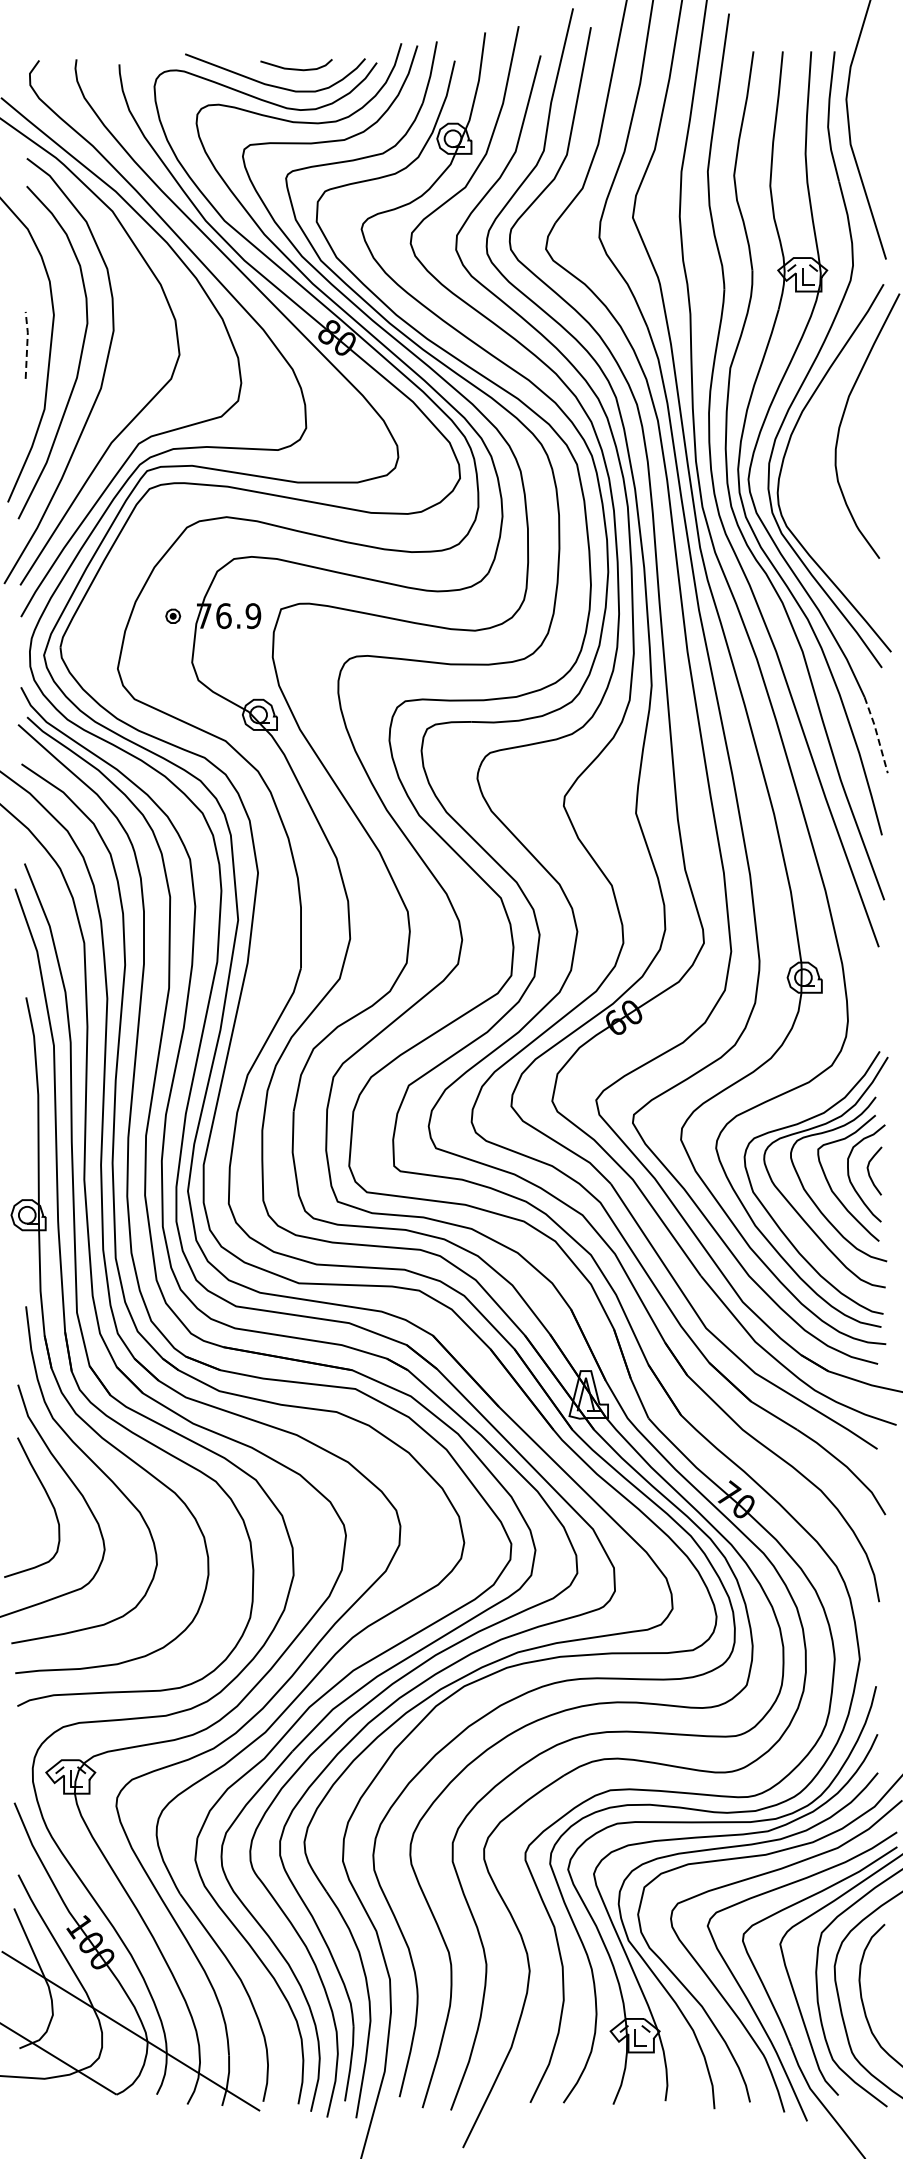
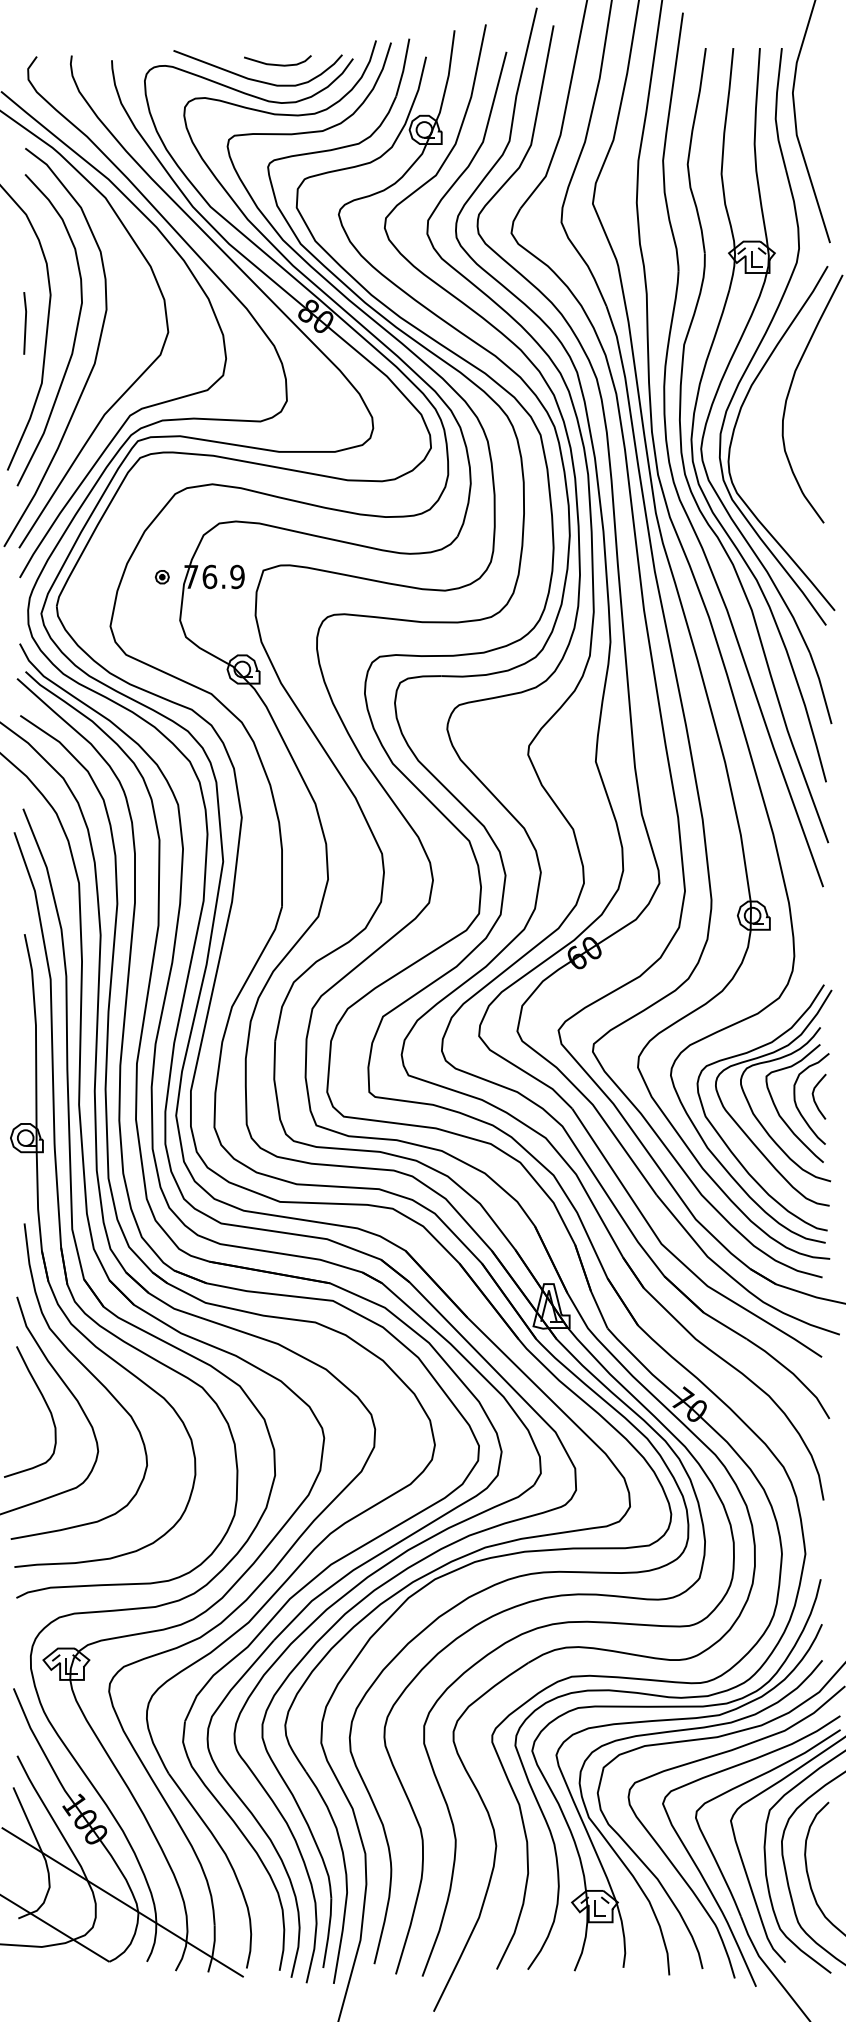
line: (27, 344) -> (25, 322), dashed -> solid
line: (877, 734) -> (821, 687), dashed -> solid

